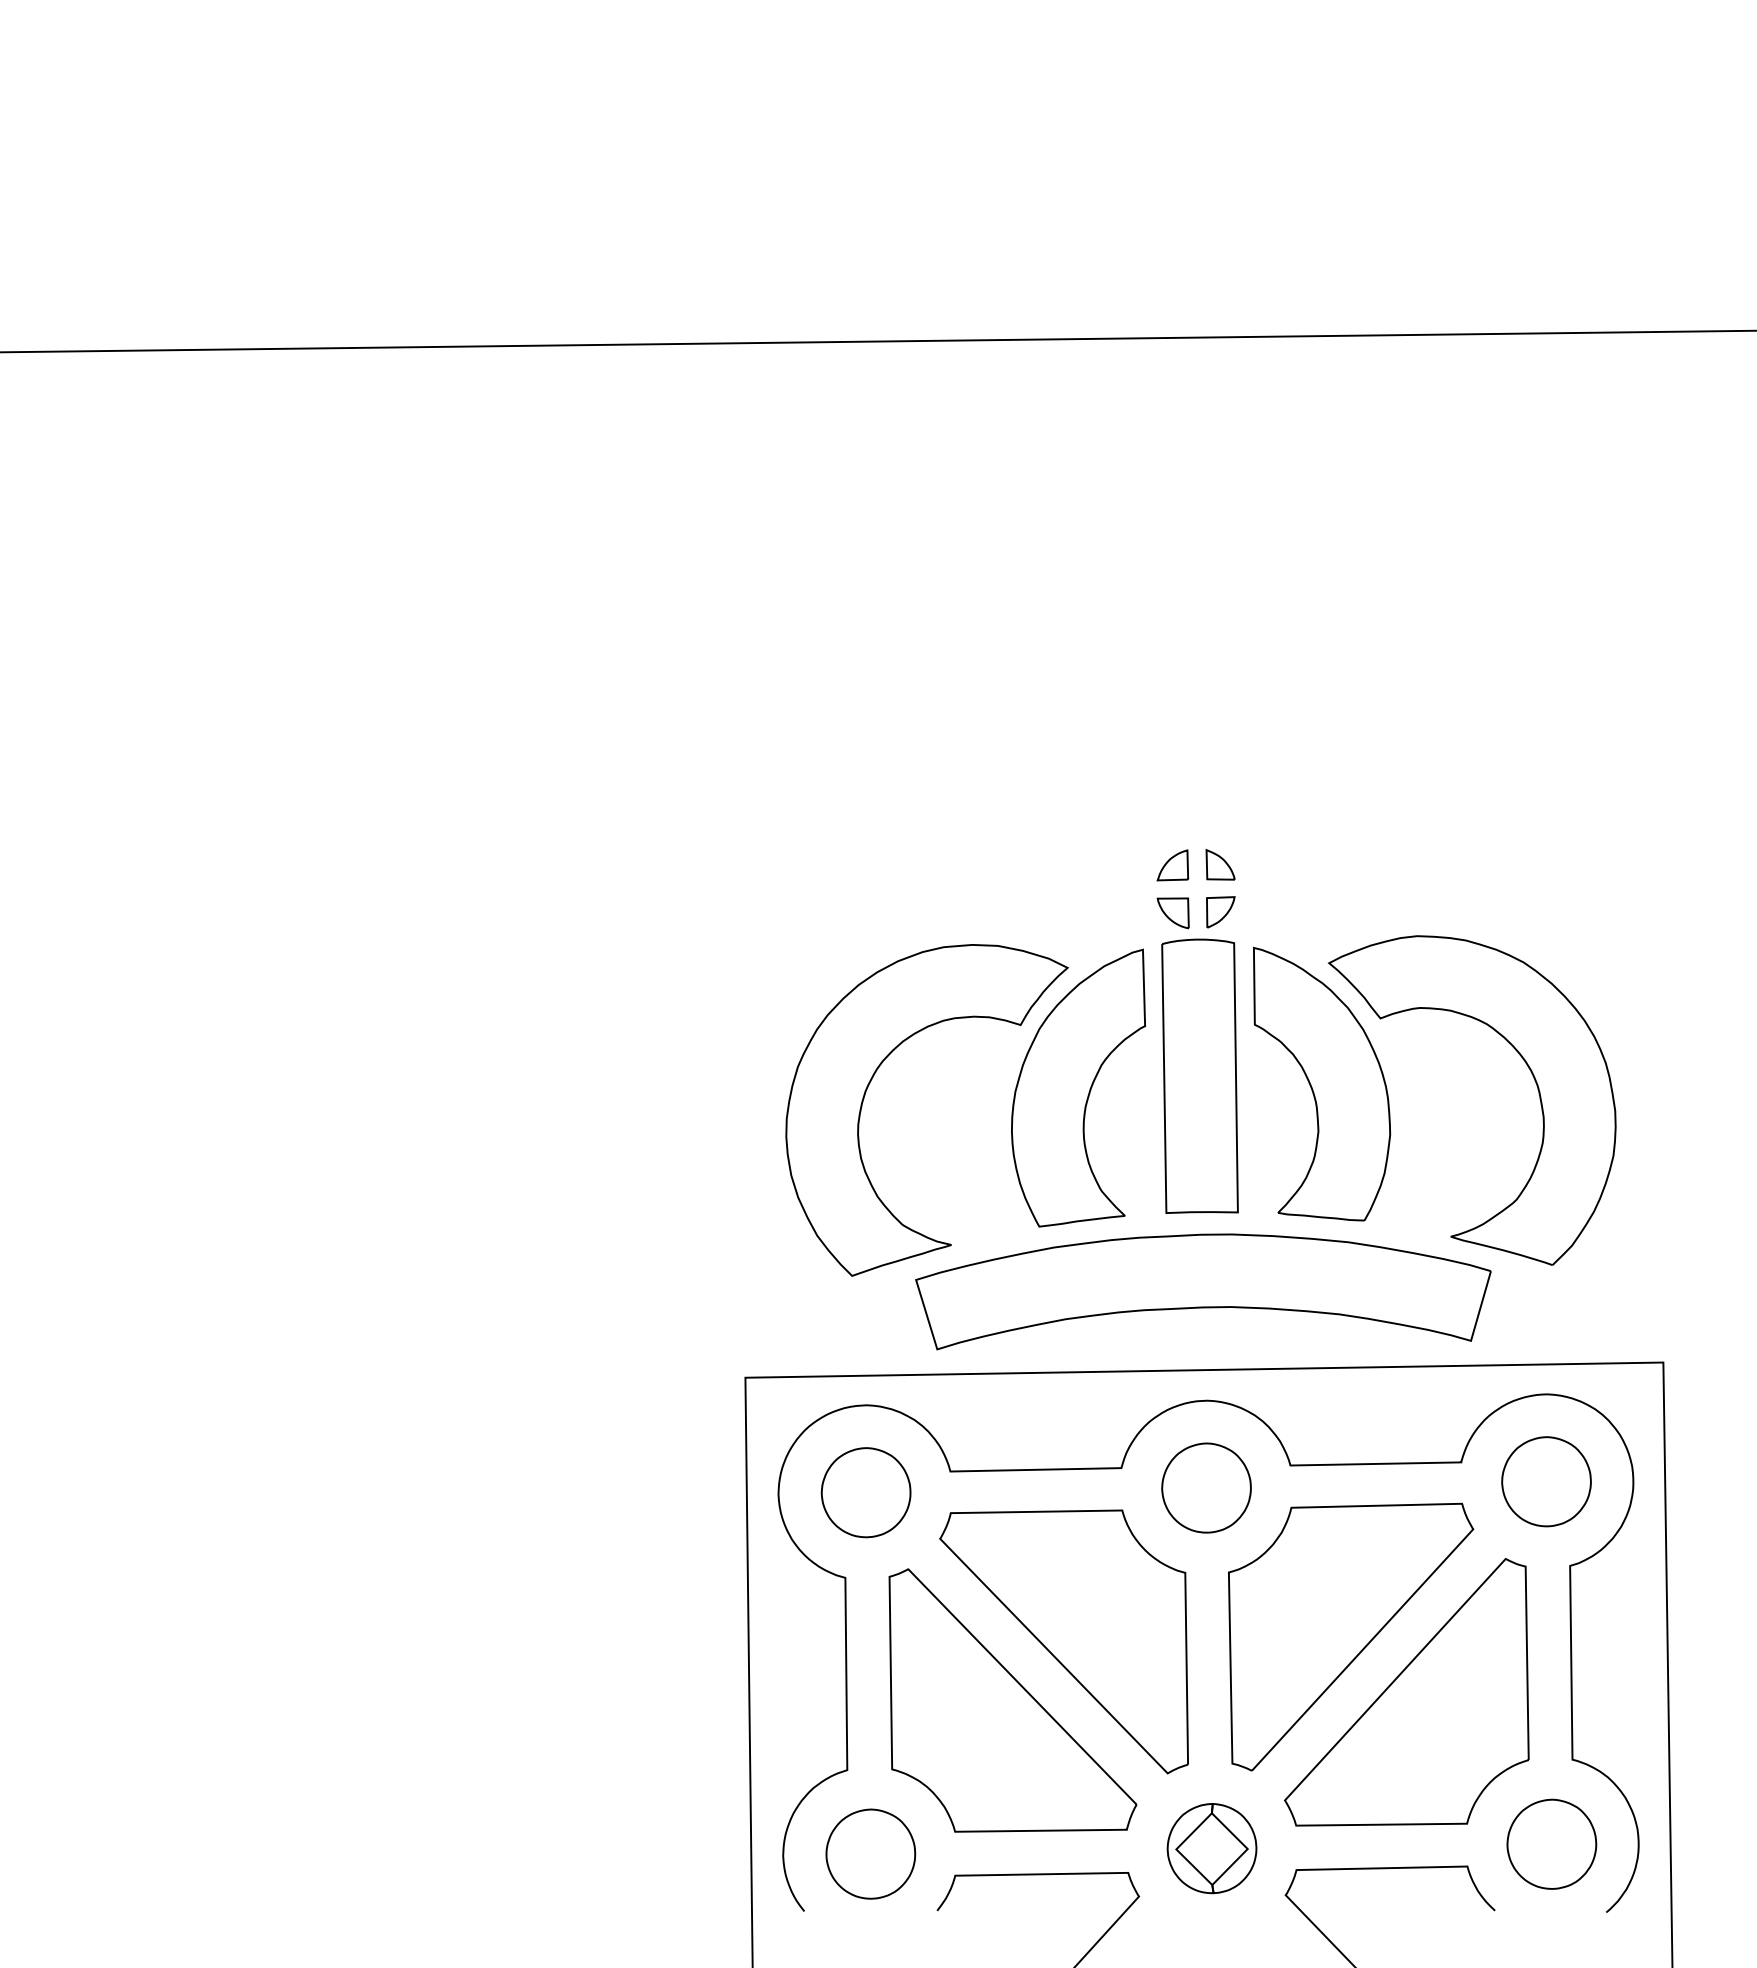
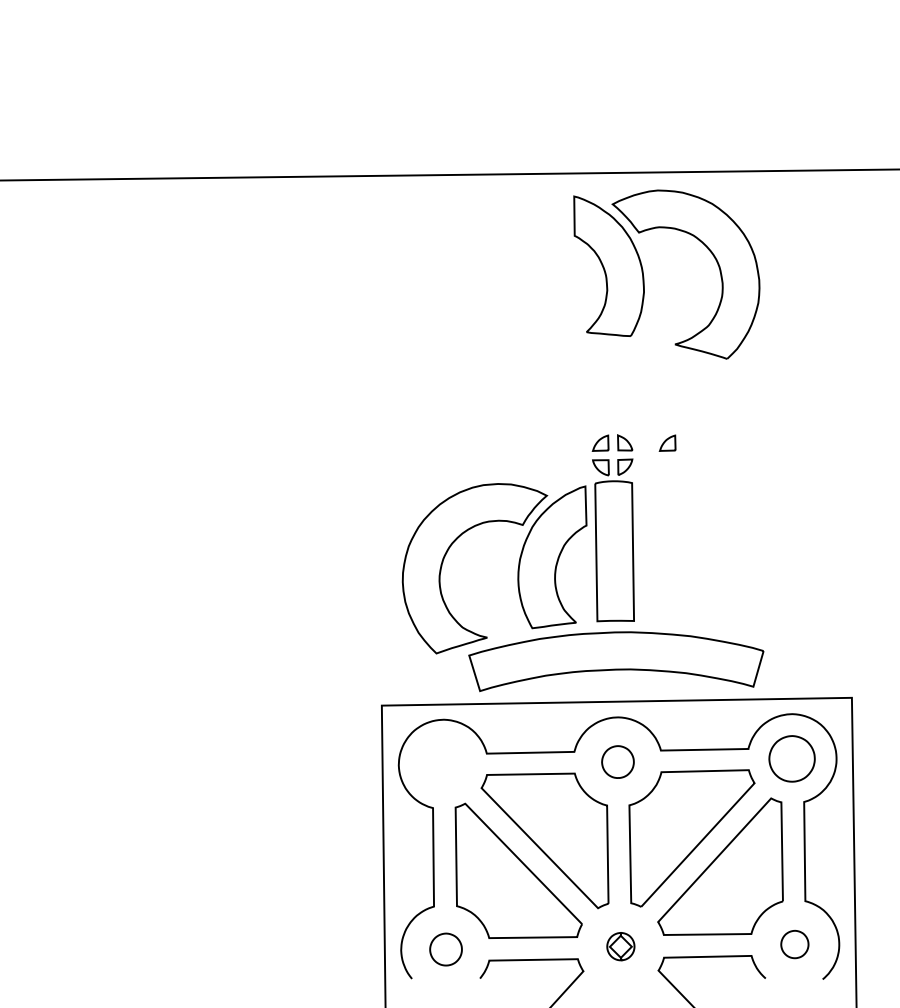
part: (1303, 863) -> (667, 442), added
part: (1391, 1104) -> (644, 276), moved
part: (1205, 1486) -> (617, 761), size x0.7
part: (865, 1492) -> (443, 764), removed
part: (1551, 1844) -> (794, 944), size x0.6
part: (1211, 1848) -> (620, 946), size x0.6
part: (869, 1853) -> (445, 949), size x0.7

